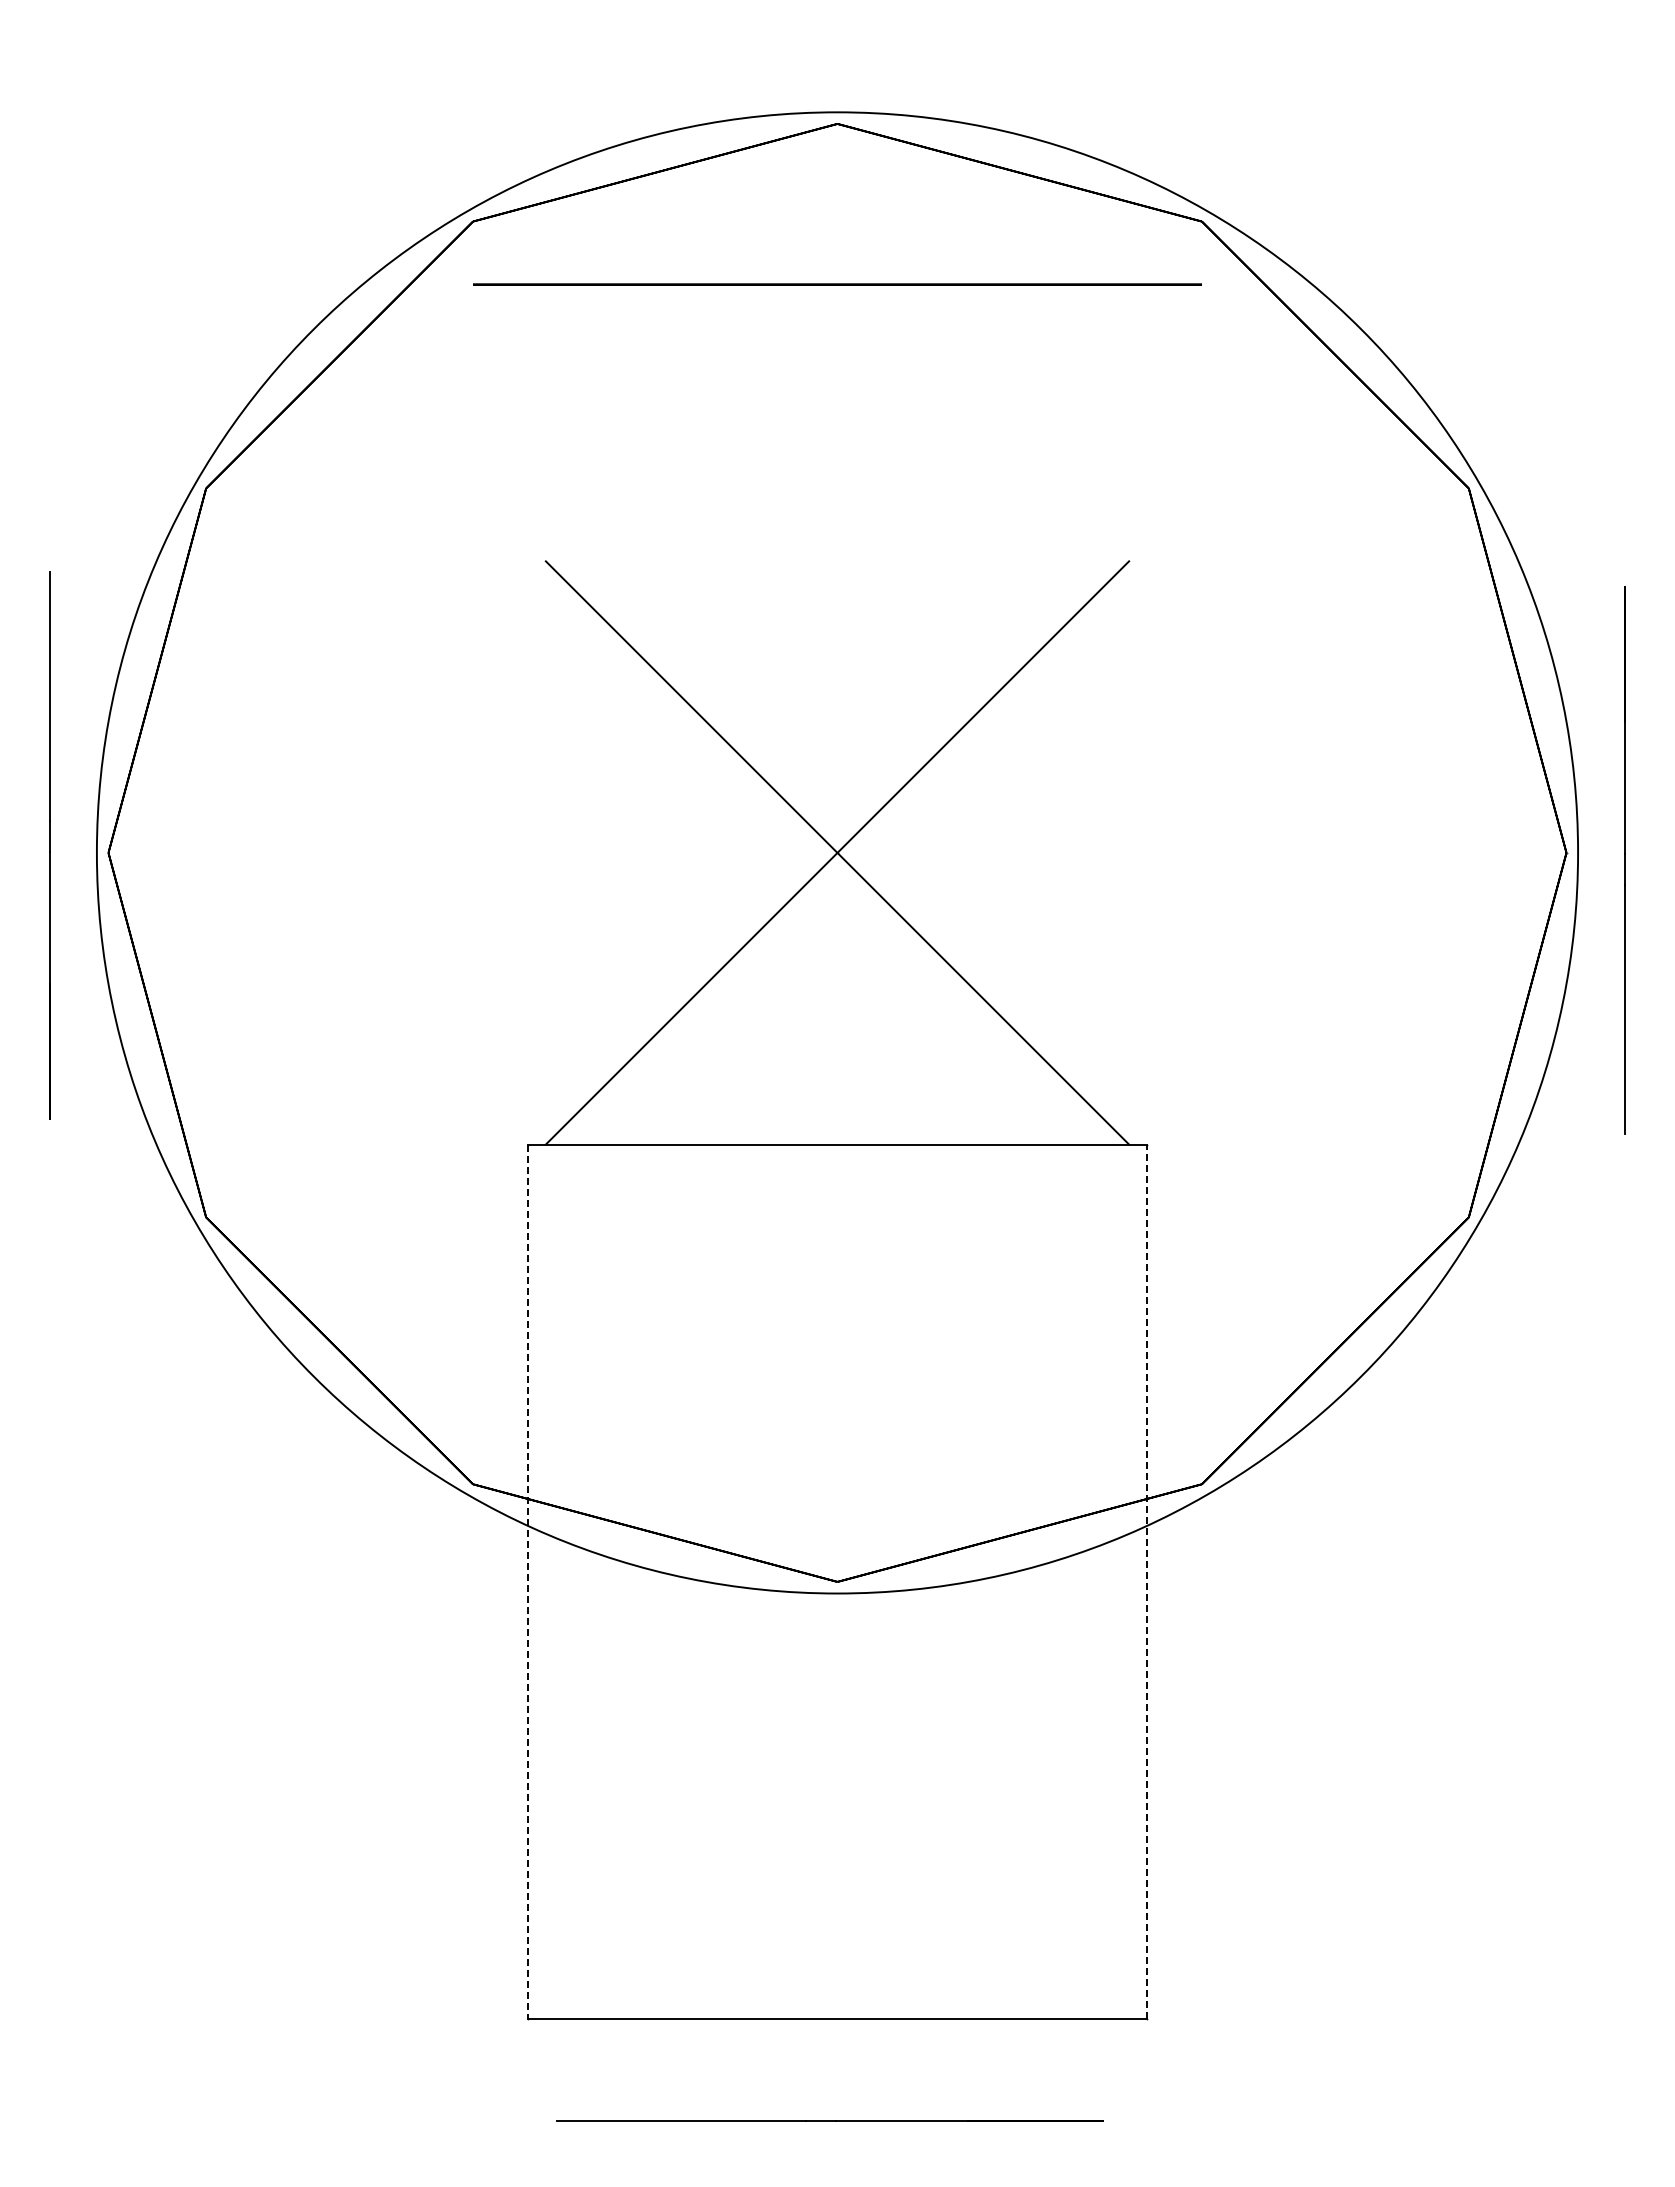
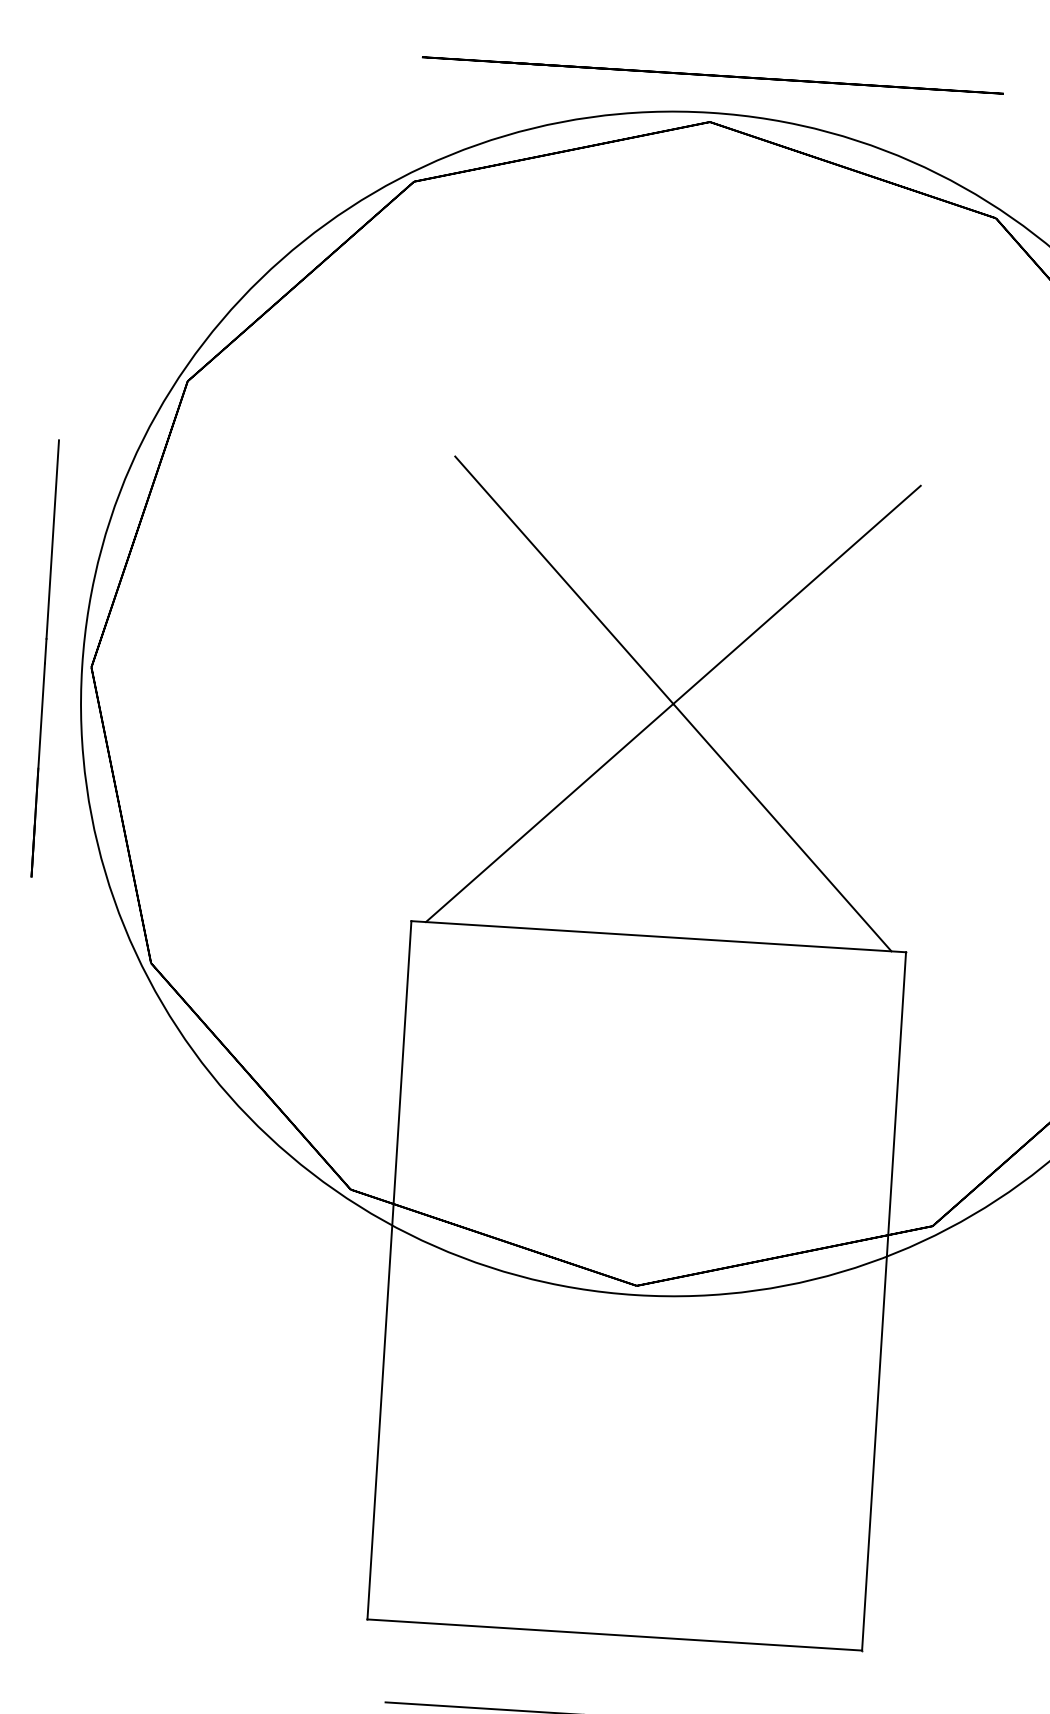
line: (837, 284) -> (712, 75), moved
line: (1147, 1581) -> (884, 1301), dashed -> solid
line: (527, 1582) -> (389, 1270), dashed -> solid

